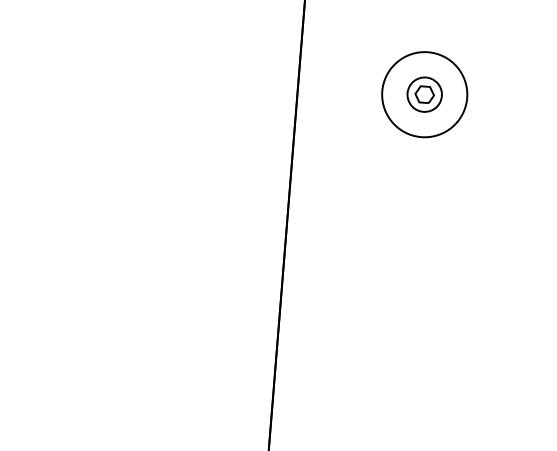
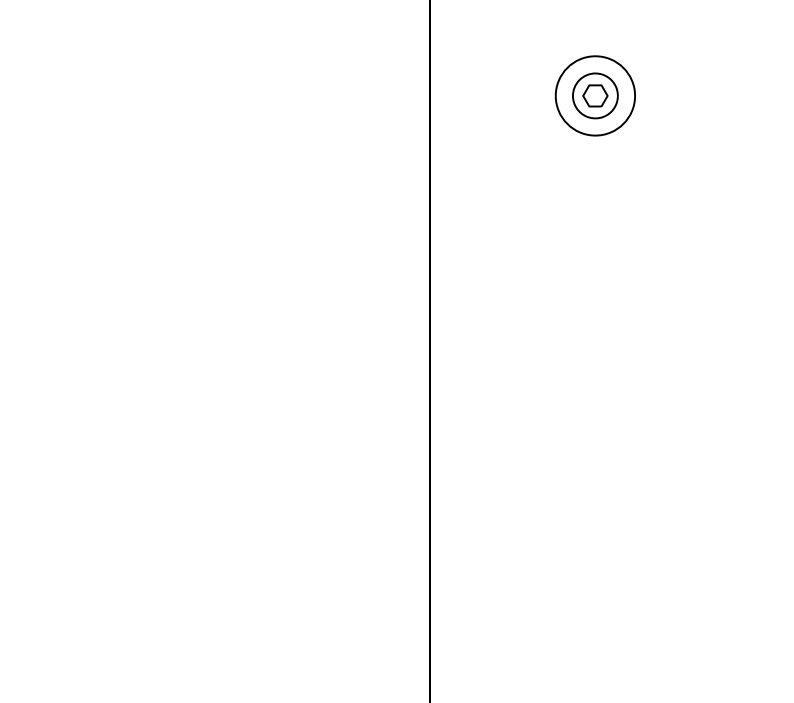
circle: (424, 94) -> (595, 95), size x0.71

